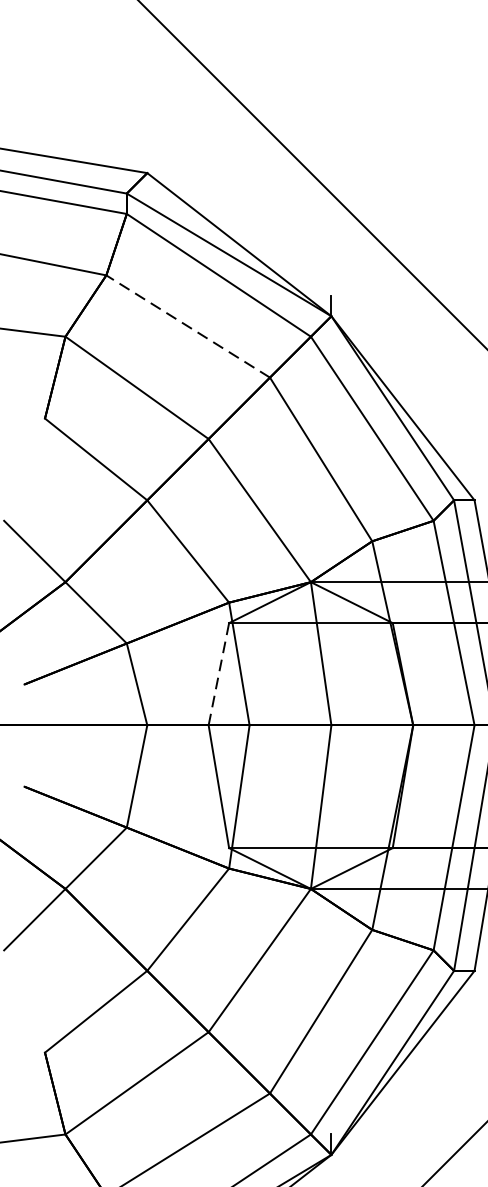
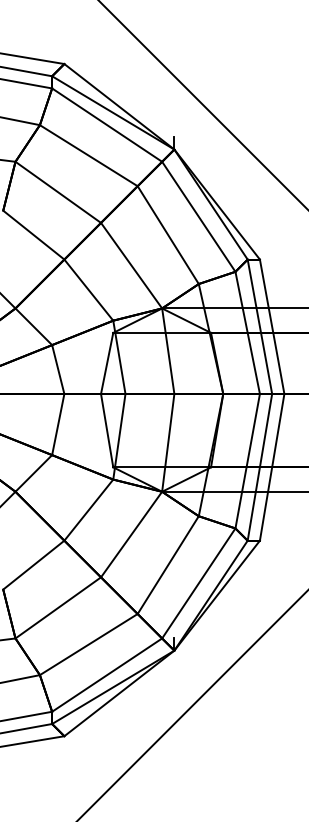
line: (187, 326) -> (88, 155), dashed -> solid
line: (219, 672) -> (107, 362), dashed -> solid

